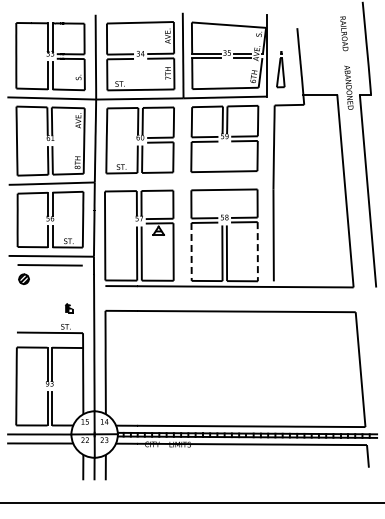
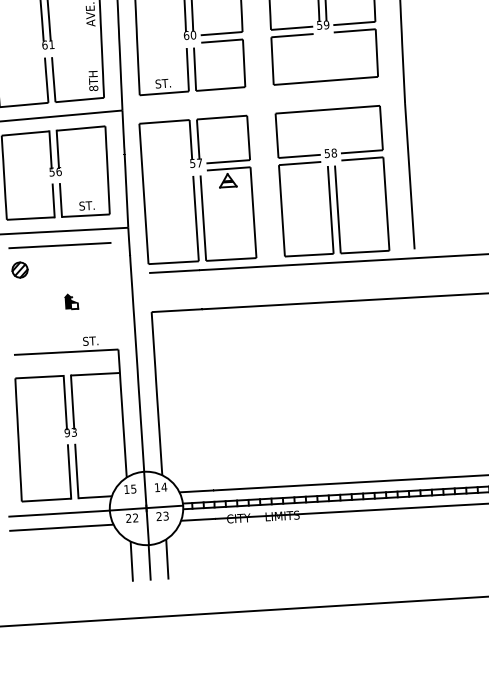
line: (191, 251) -> (281, 210), dashed -> solid
line: (257, 251) -> (385, 203), dashed -> solid
part: (69, 308) -> (71, 302), moved

